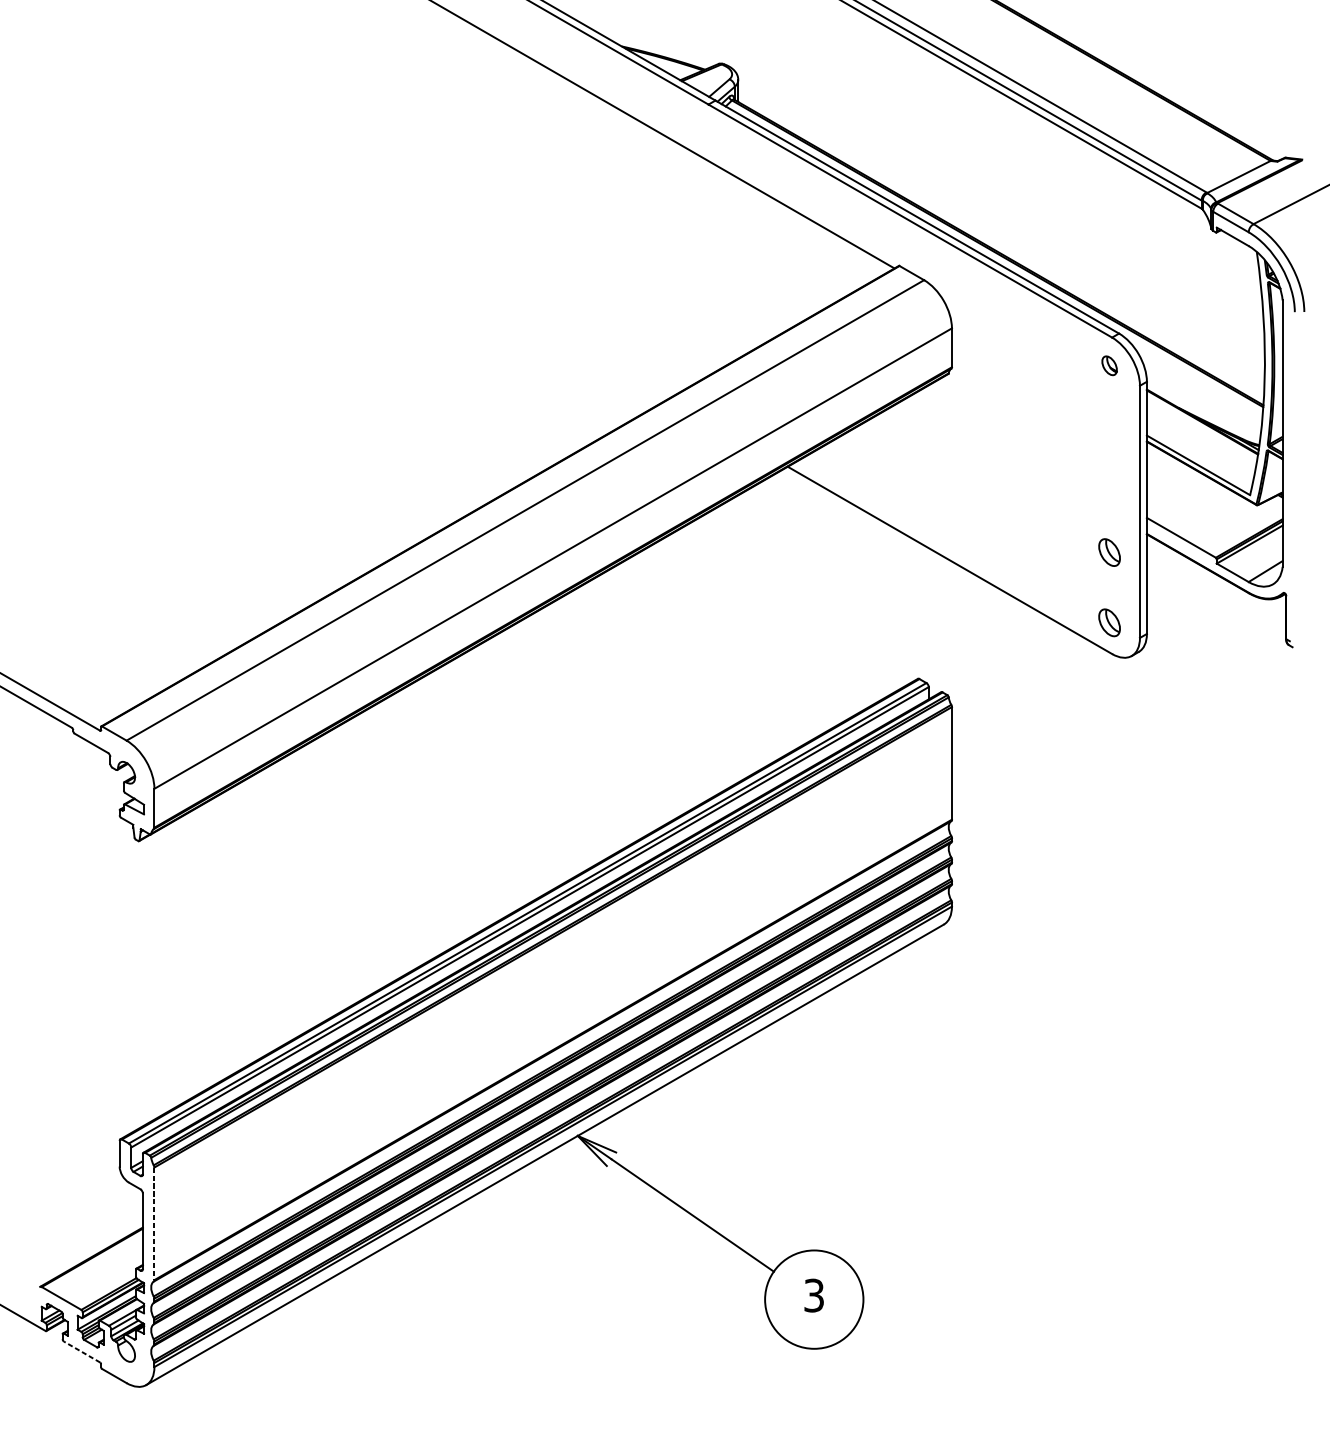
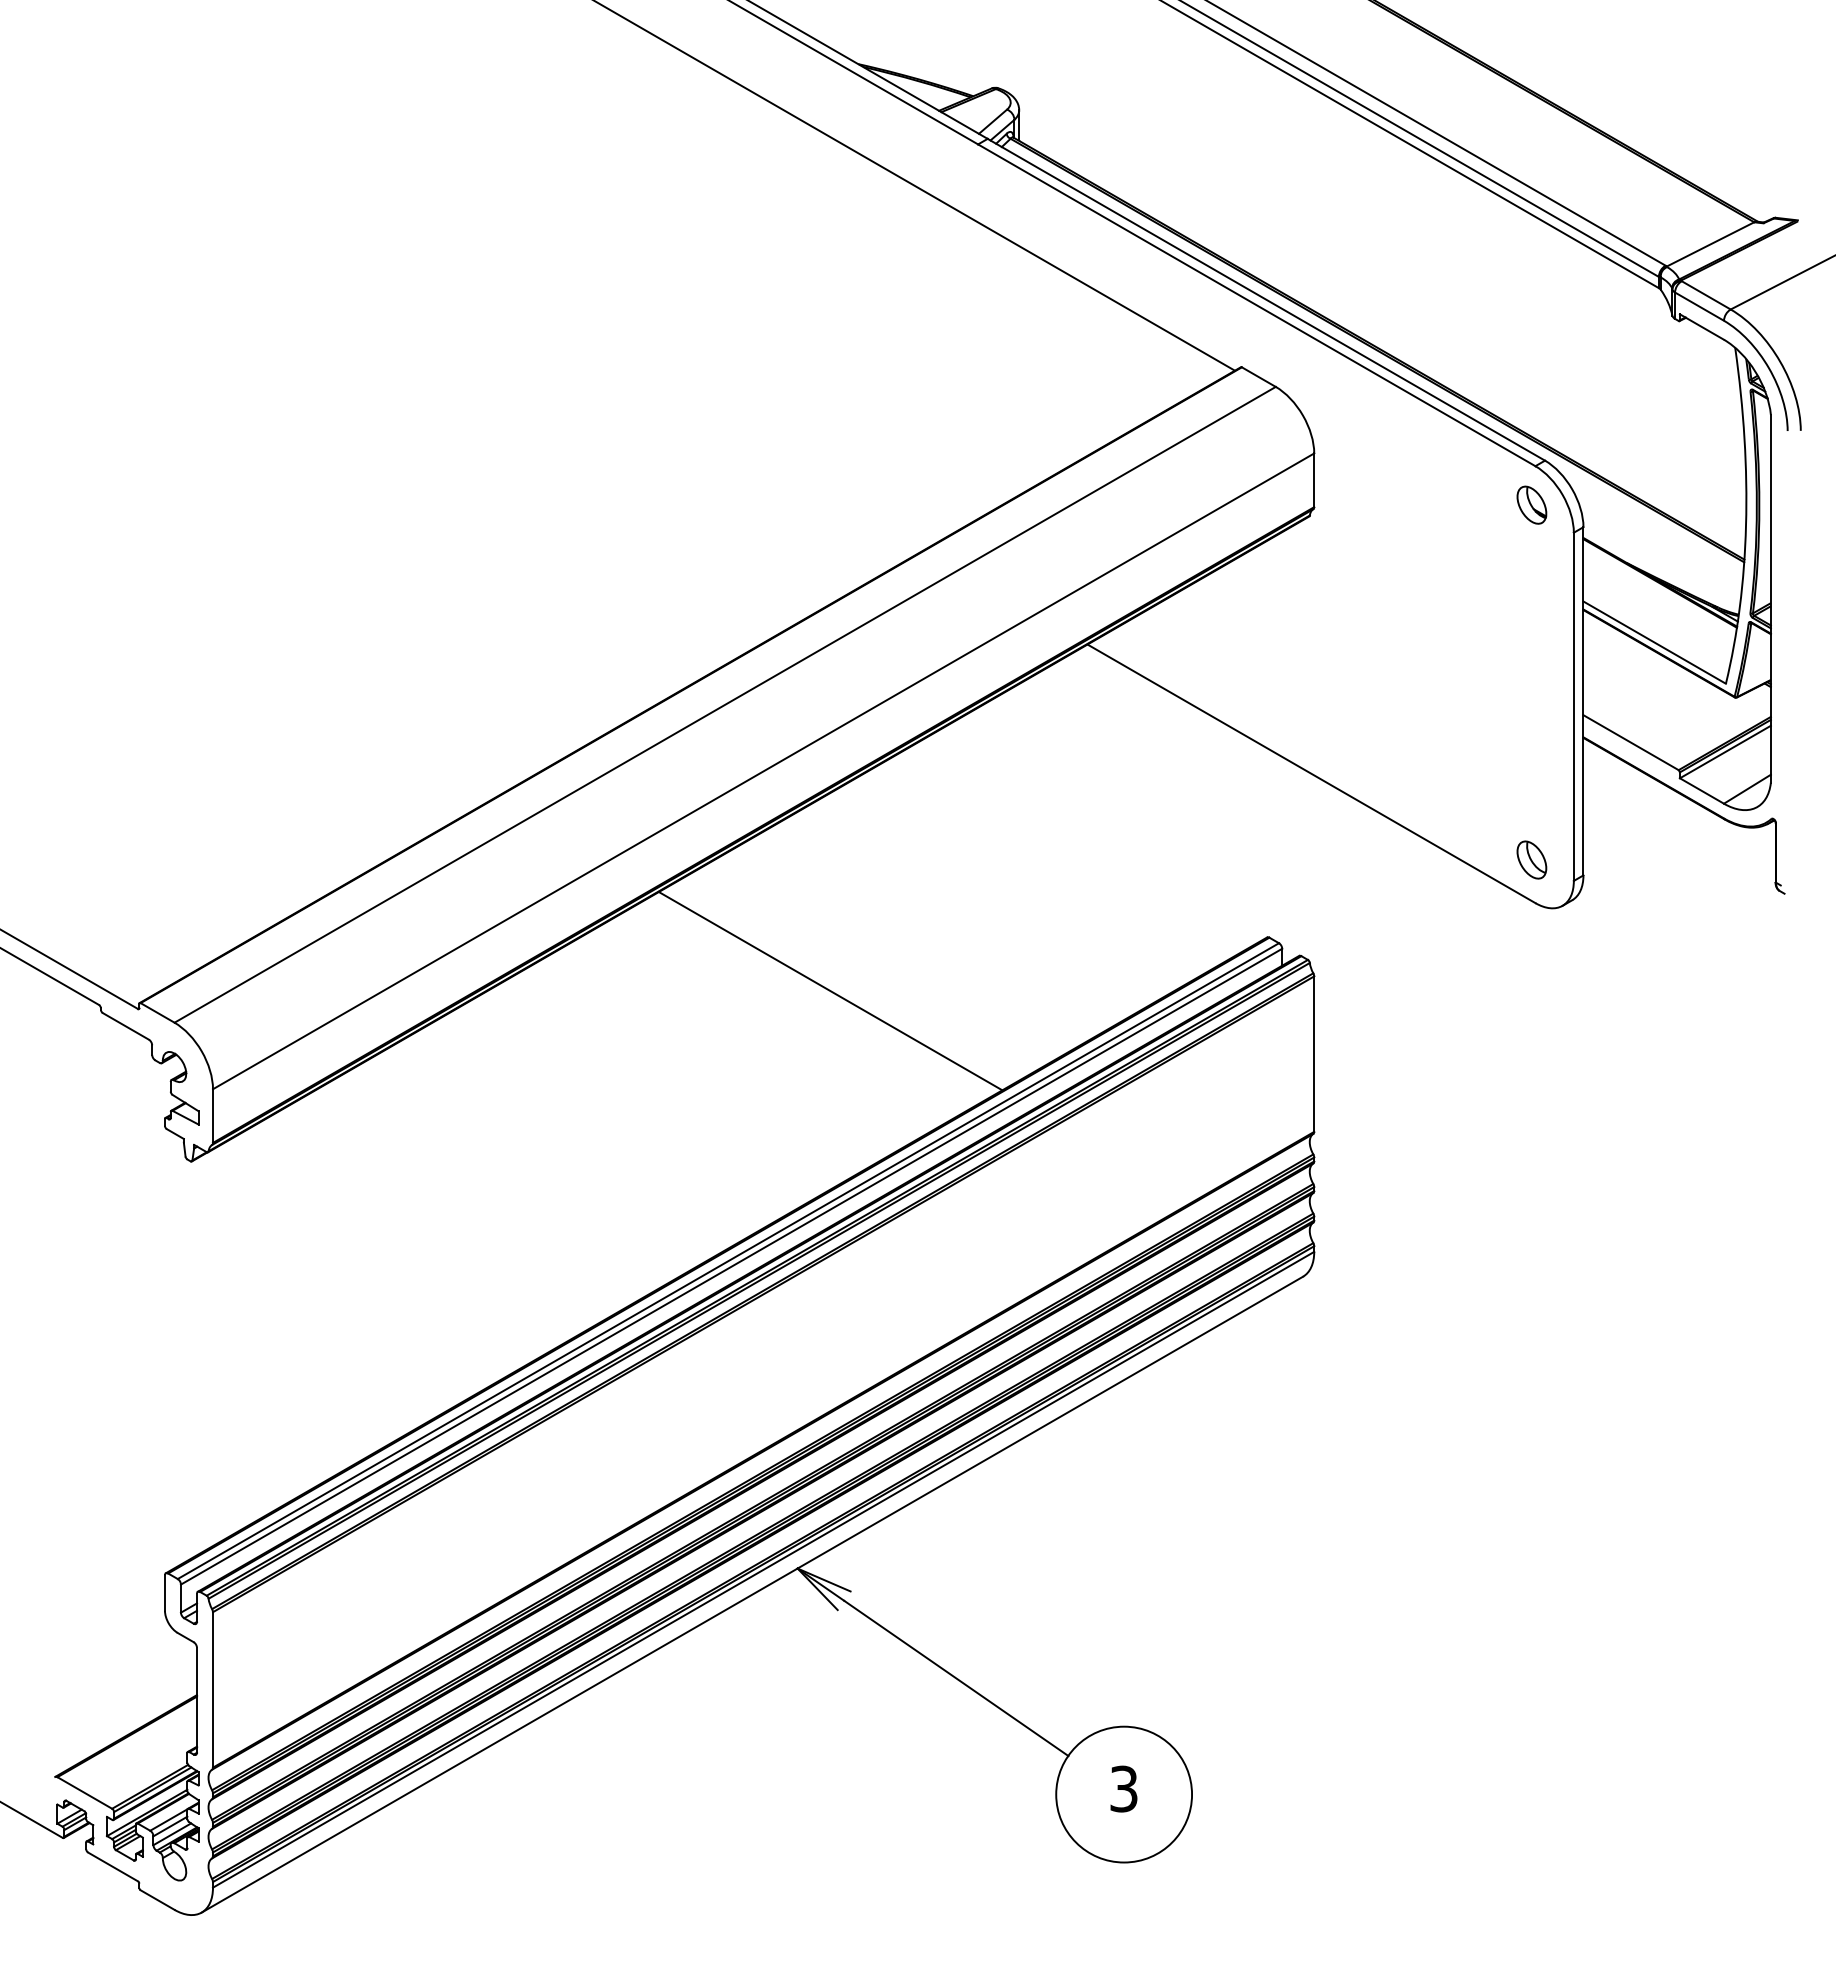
part: (1109, 365) -> (1531, 504), size x1.43
part: (1109, 552) -> (1531, 762), removed
line: (601, 718) -> (830, 991), added
line: (154, 1223) -> (213, 1689), dashed -> solid
line: (82, 1351) -> (113, 1866), dashed -> solid

